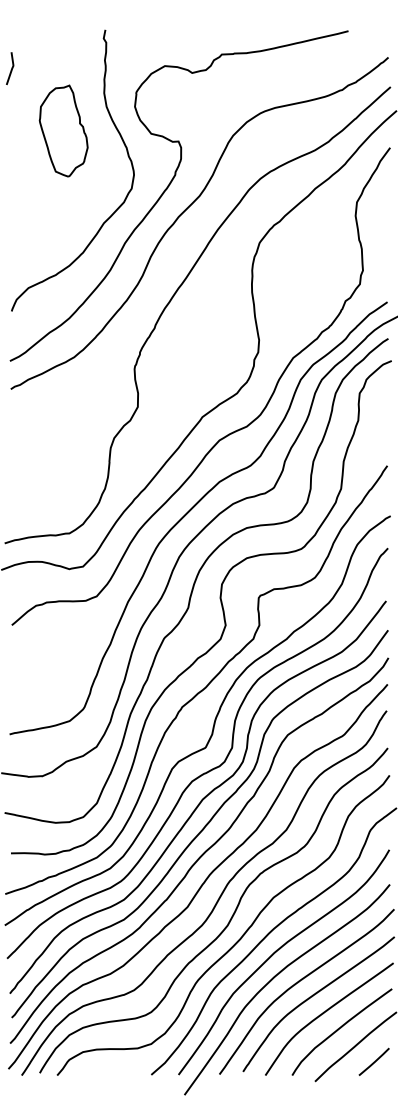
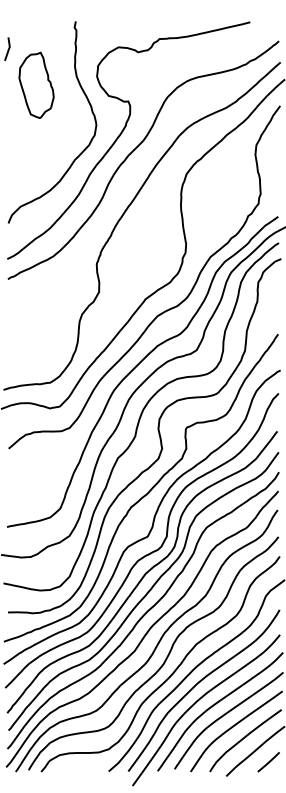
part: (63, 130) -> (36, 84), moved

